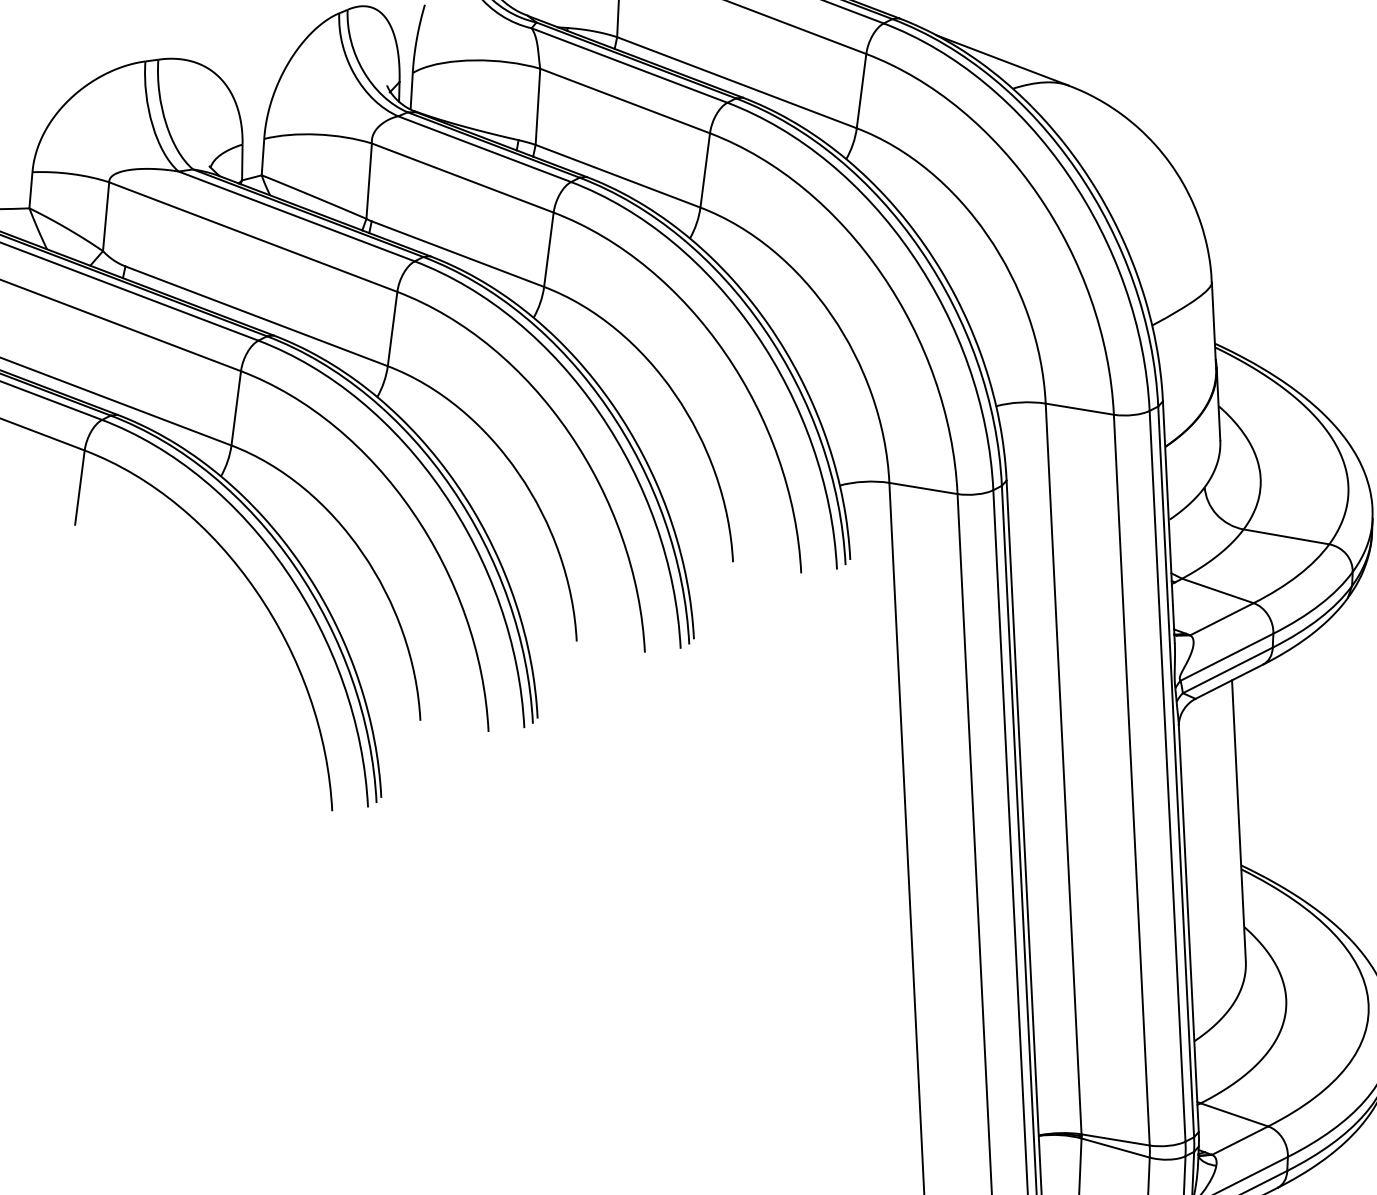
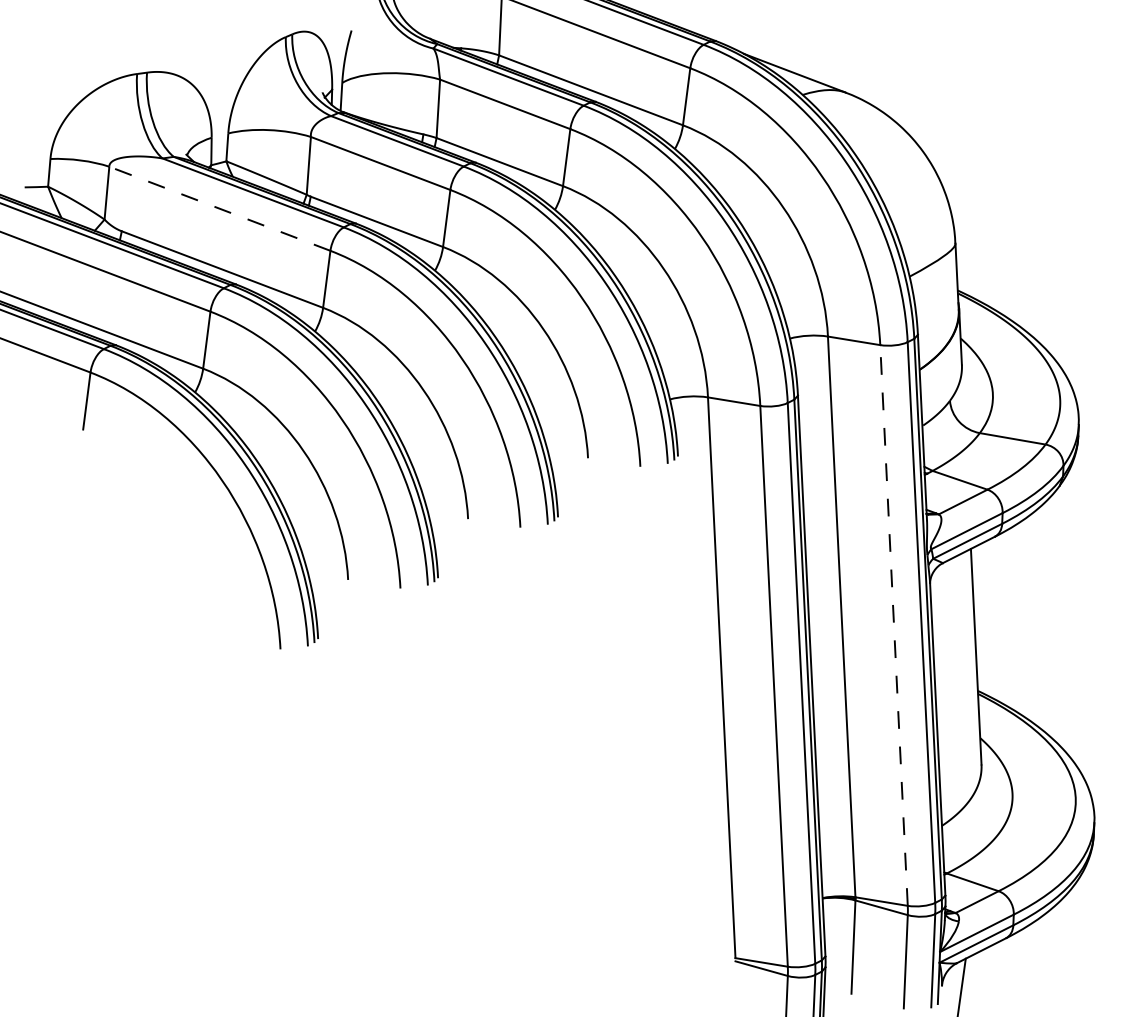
line: (252, 236) -> (219, 208), solid -> dashed
line: (1132, 780) -> (894, 625), solid -> dashed

